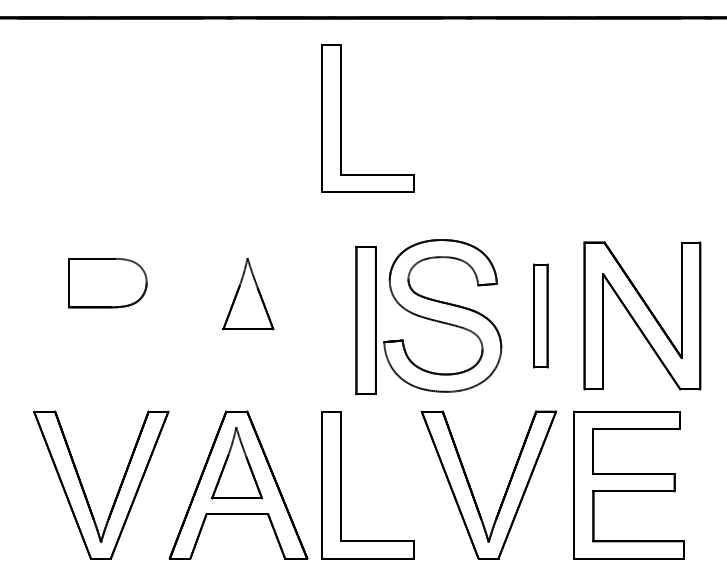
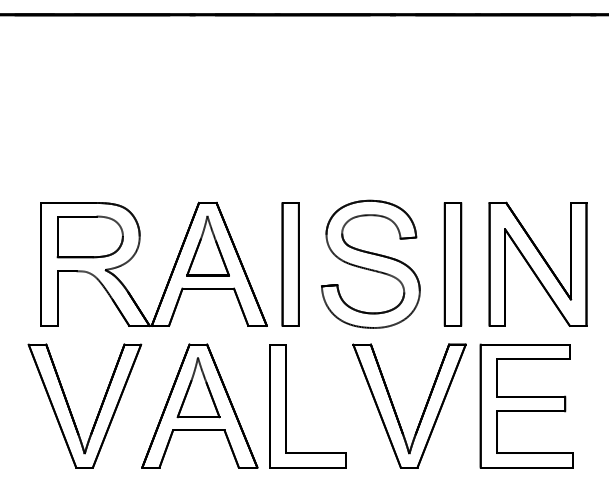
part: (342, 119) -> (286, 99), removed
part: (540, 316) -> (452, 264), size x1.43
part: (205, 320) -> (172, 268), added
part: (365, 320) -> (290, 264), moved

